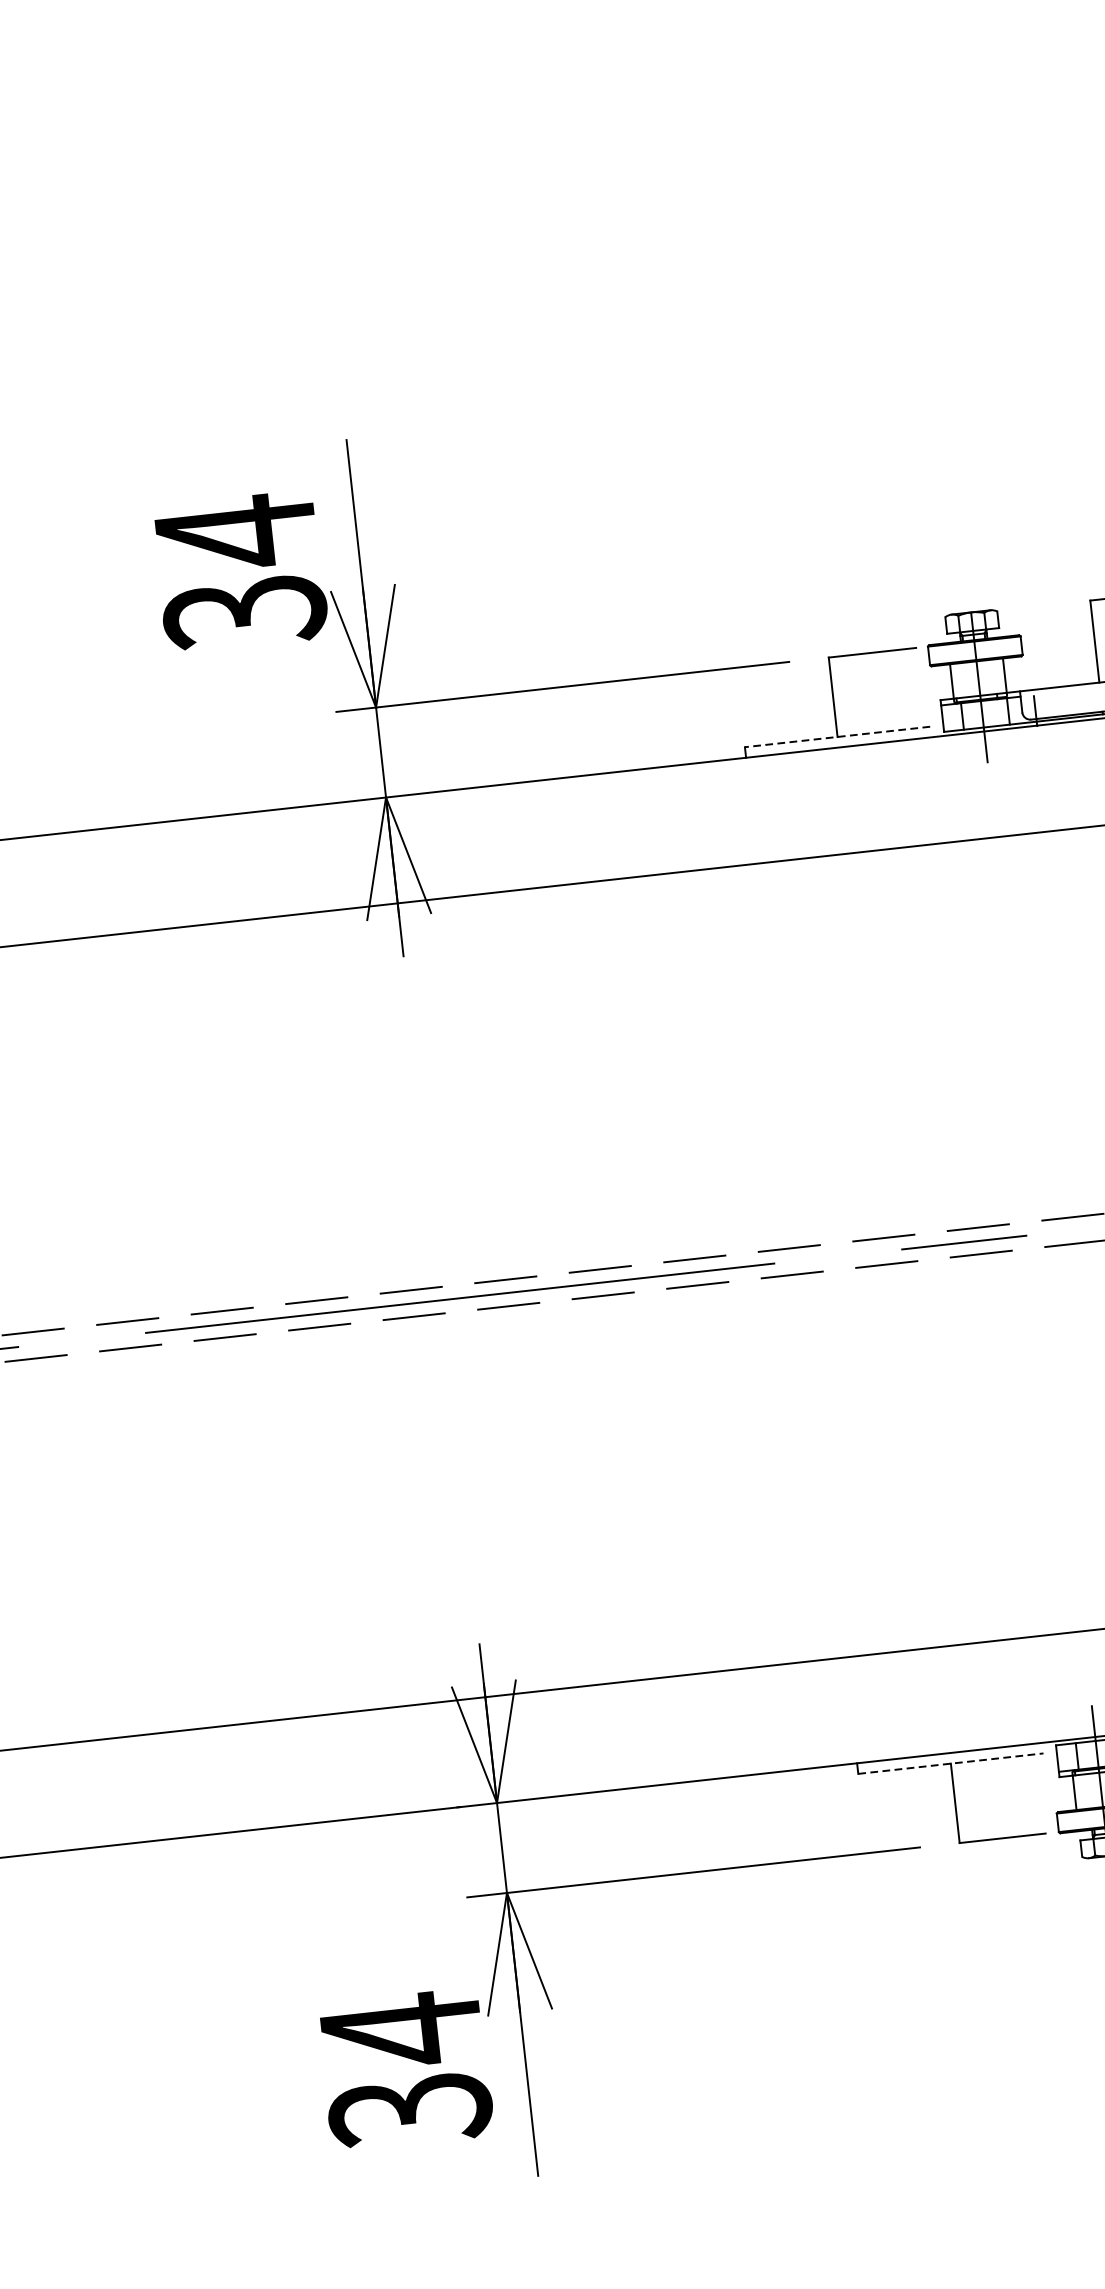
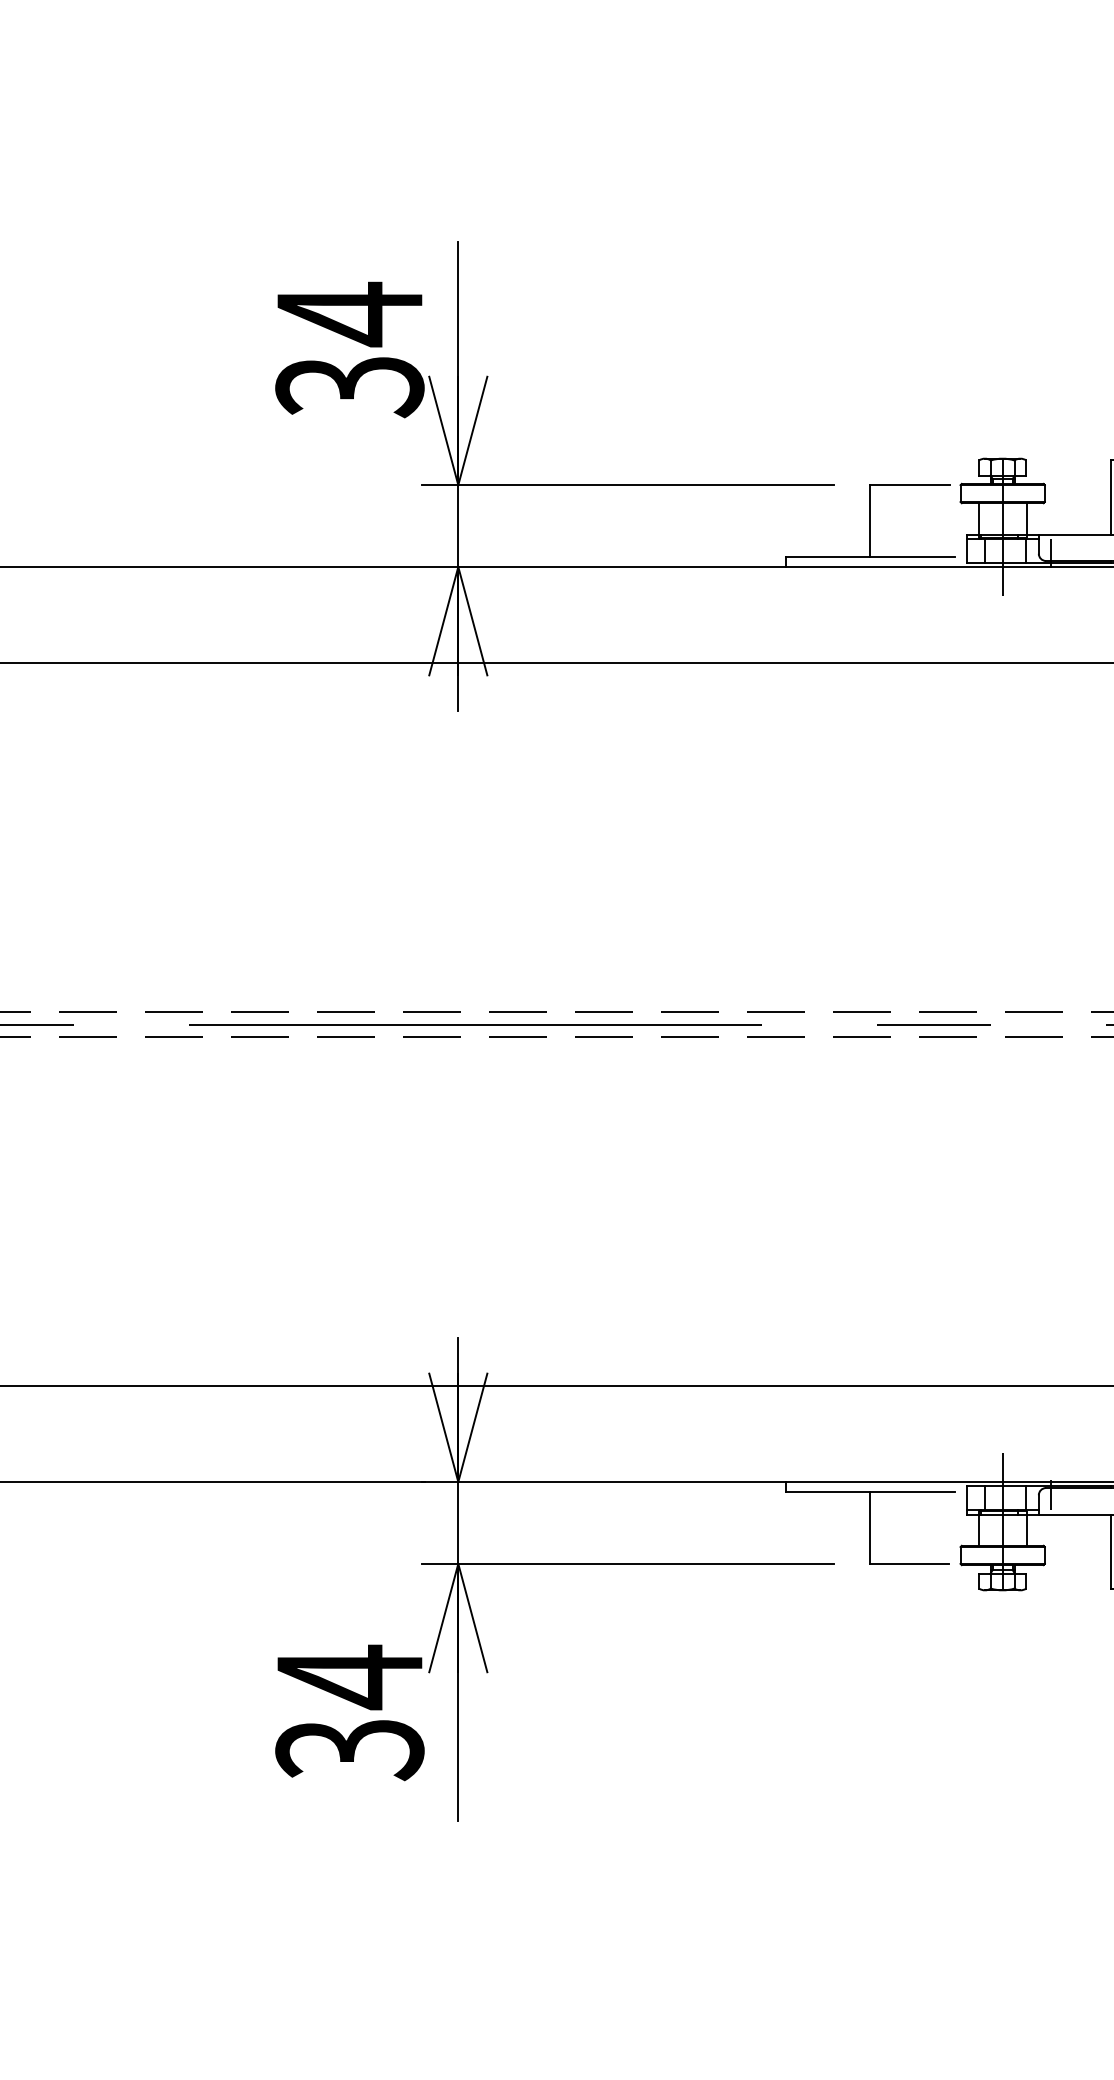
line: (836, 737) -> (869, 557), dashed -> solid
line: (951, 1763) -> (870, 1491), dashed -> solid

